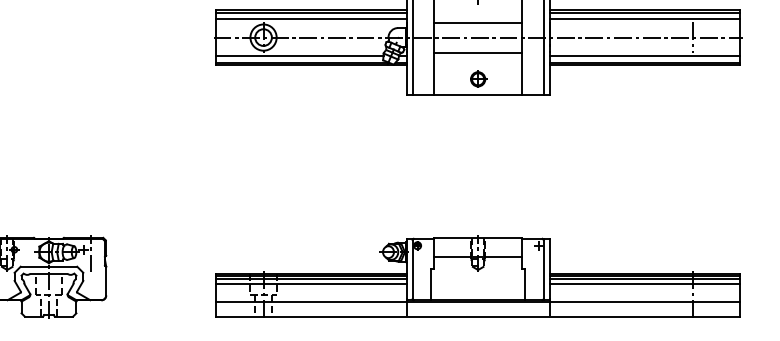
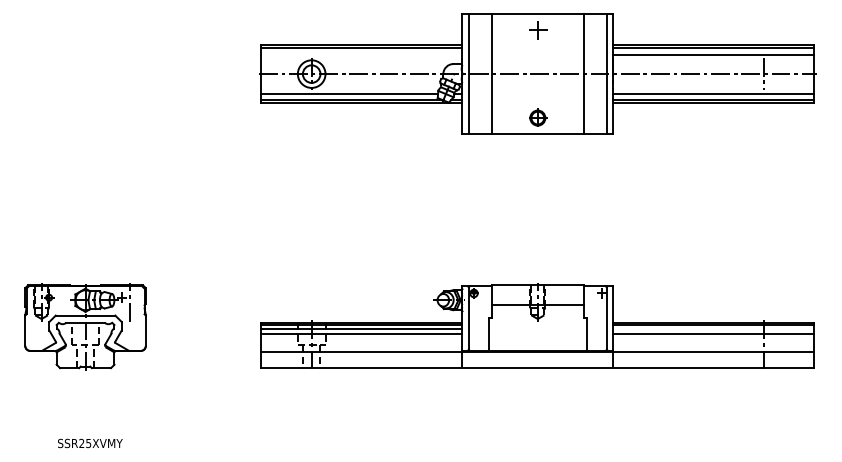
line: (310, 18) -> (361, 54), removed
line: (477, 22) -> (537, 58), removed
line: (477, 52) -> (537, 89), removed
line: (644, 278) -> (713, 328), removed

